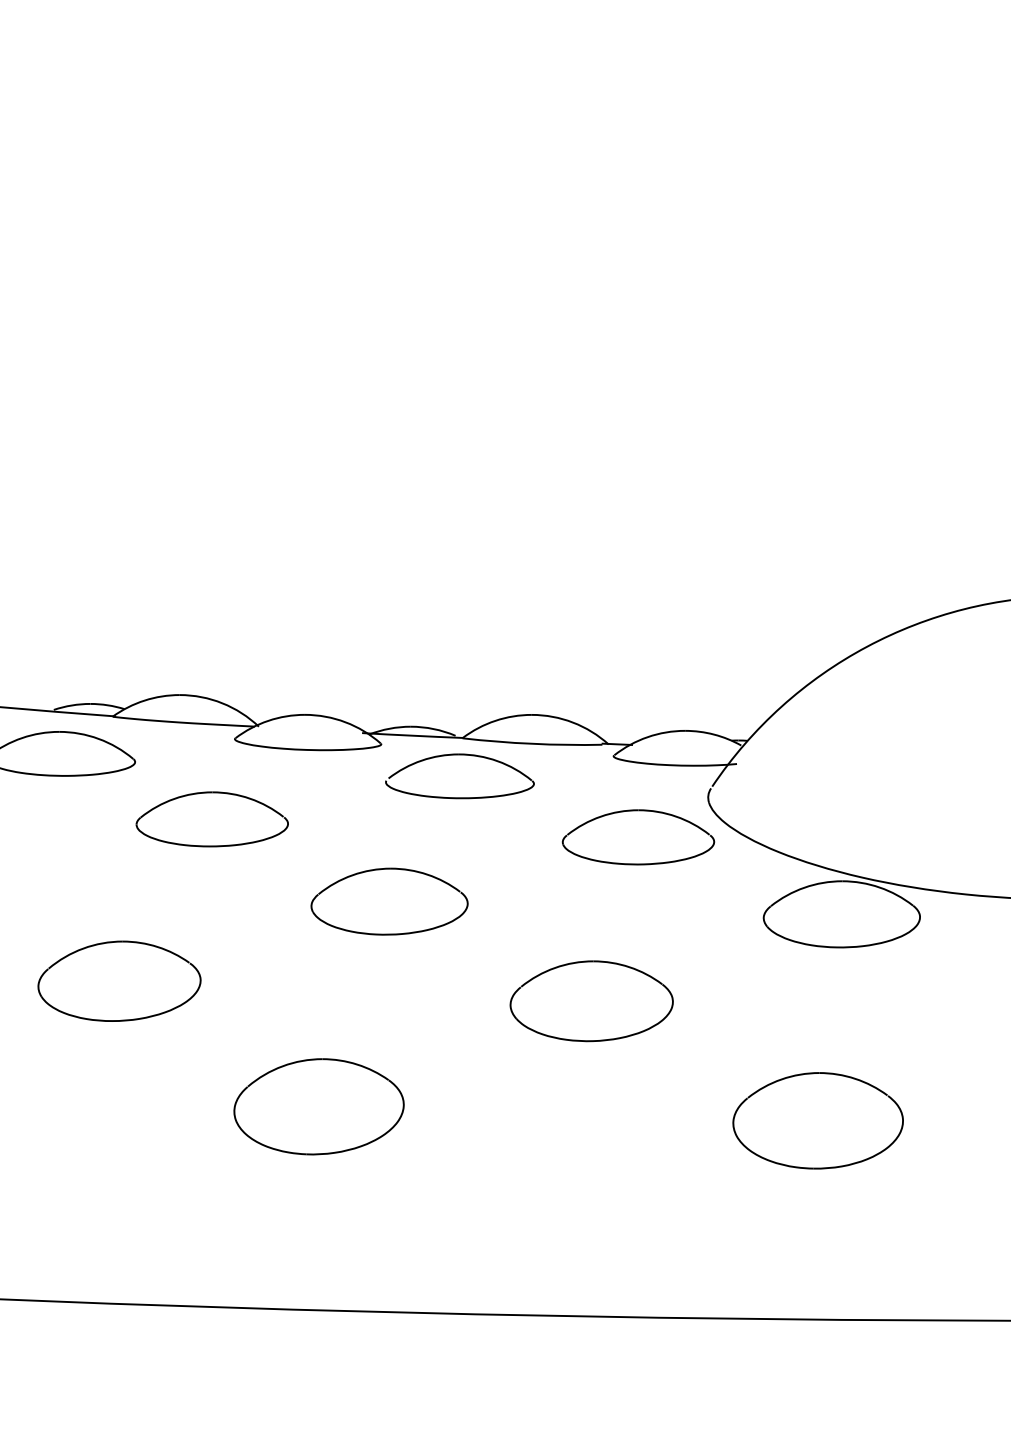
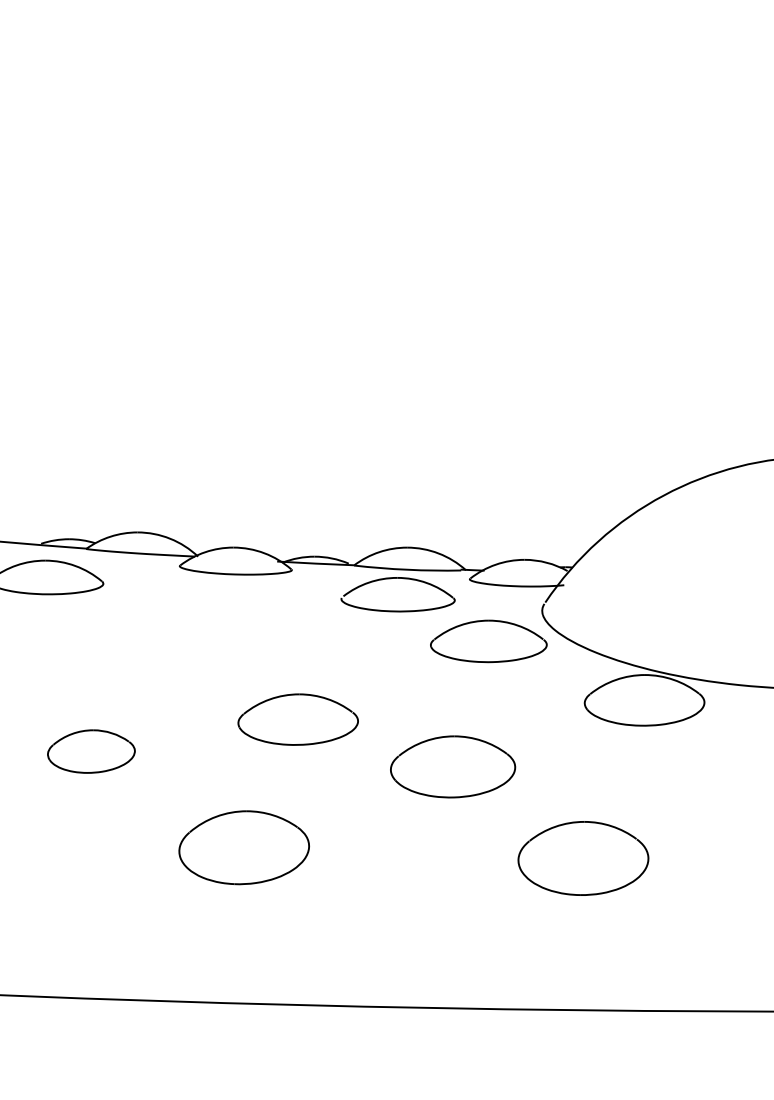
part: (459, 755) -> (397, 578), moved
part: (212, 819) -> (162, 627), removed
part: (388, 901) -> (297, 719), moved
part: (119, 981) -> (91, 751), size x0.7
part: (818, 1120) -> (583, 858), moved

